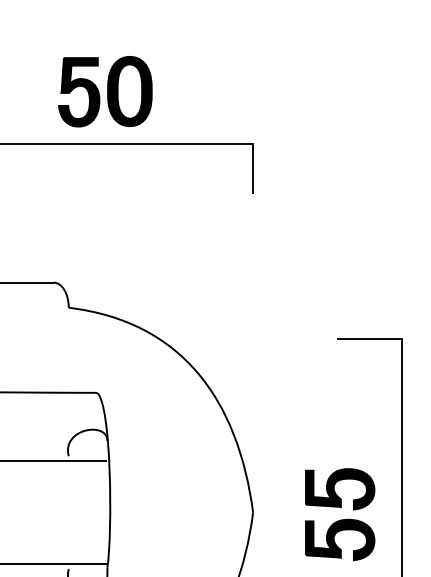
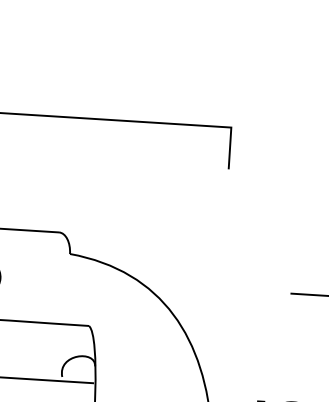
part: (105, 91) -> (111, 76), removed

